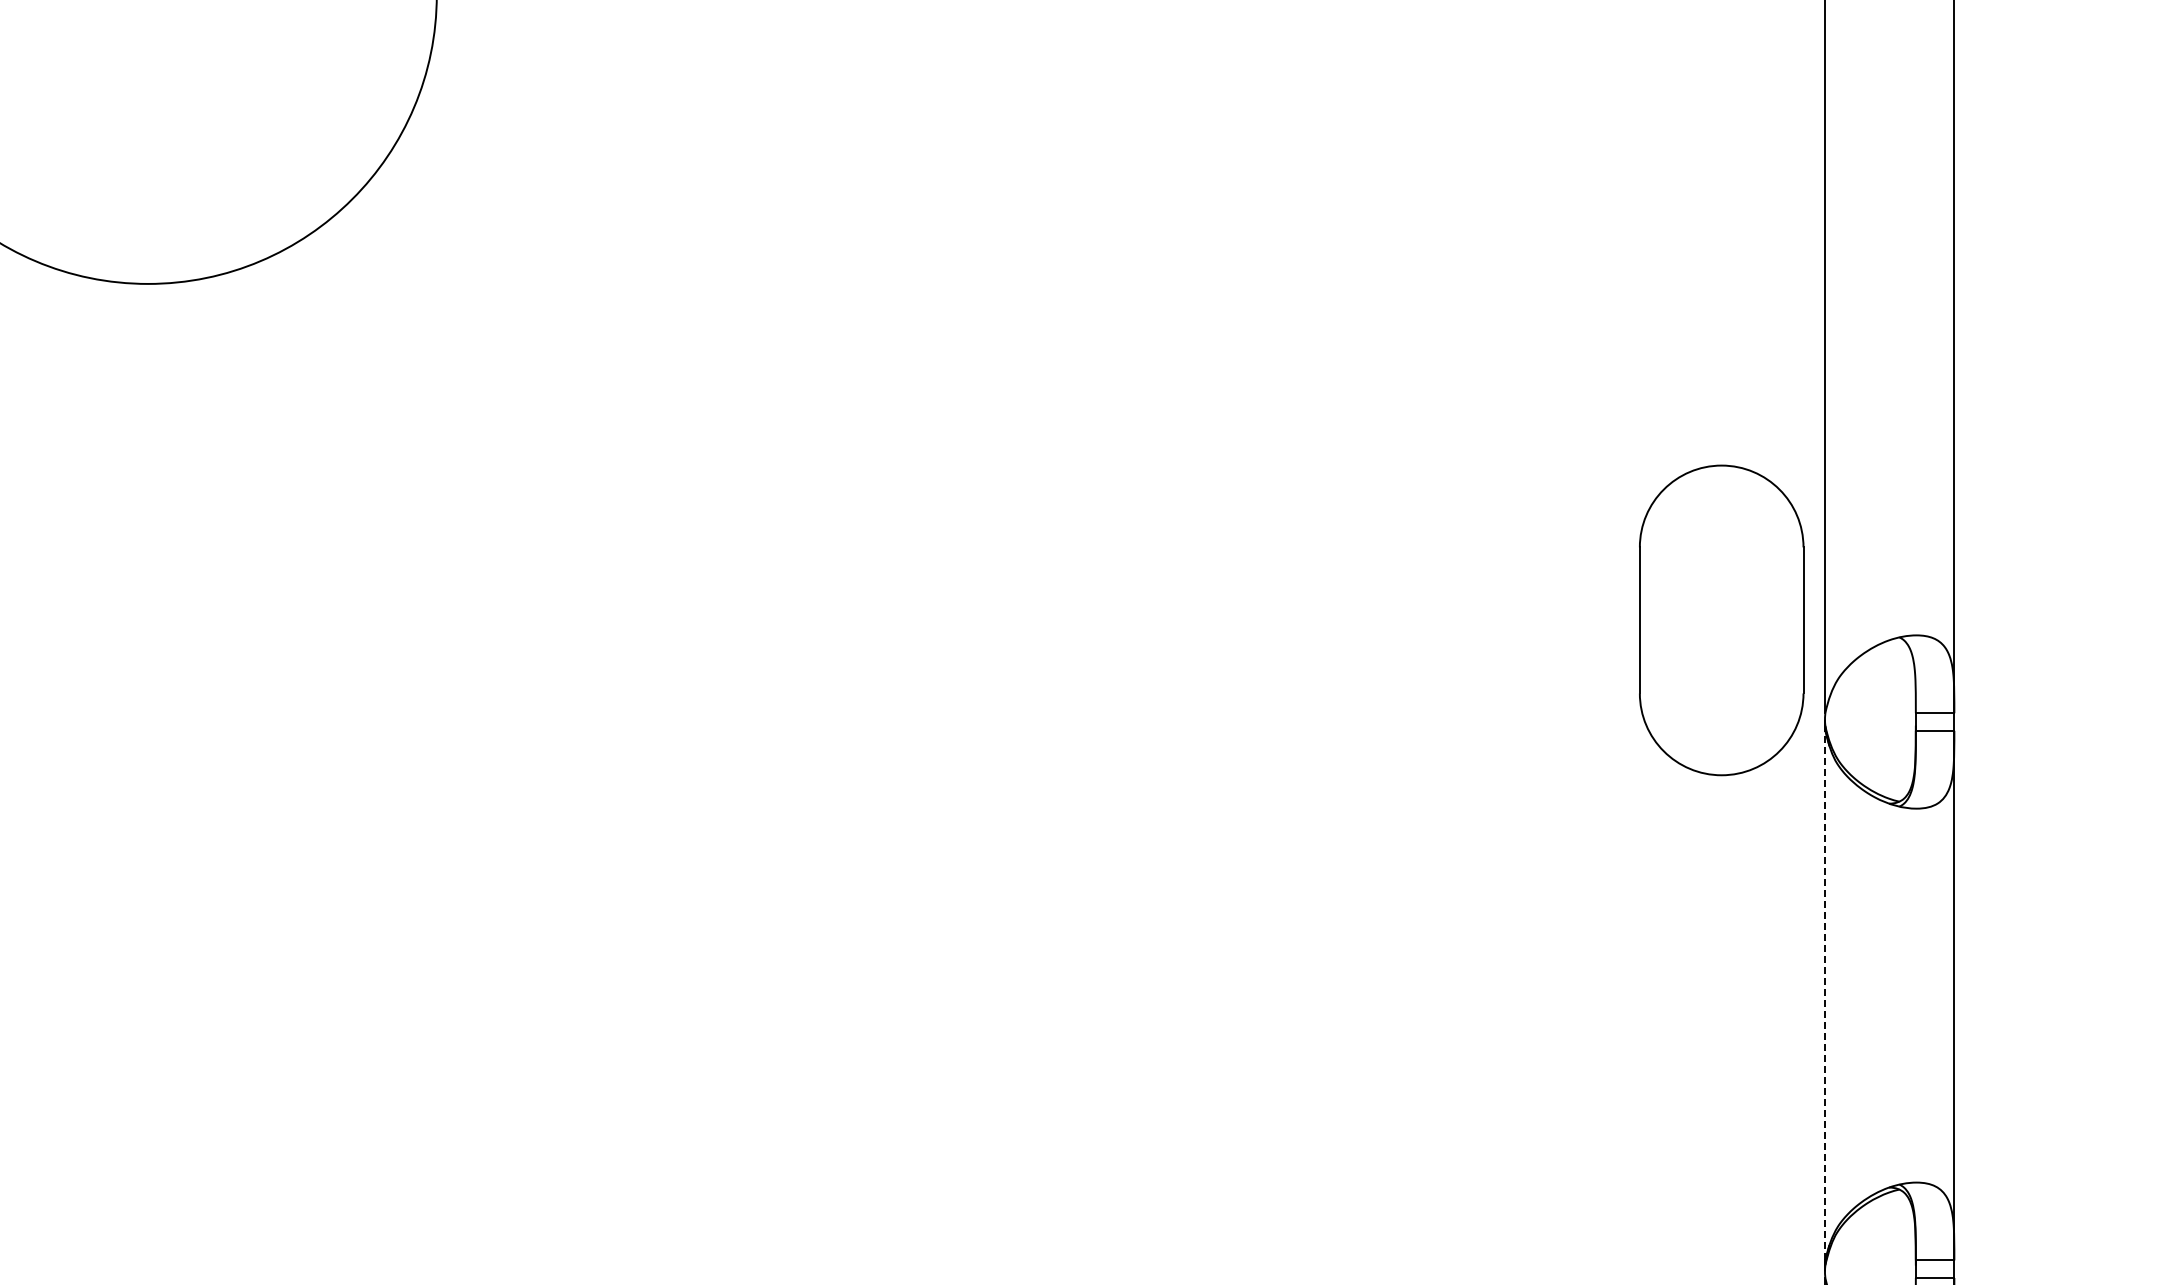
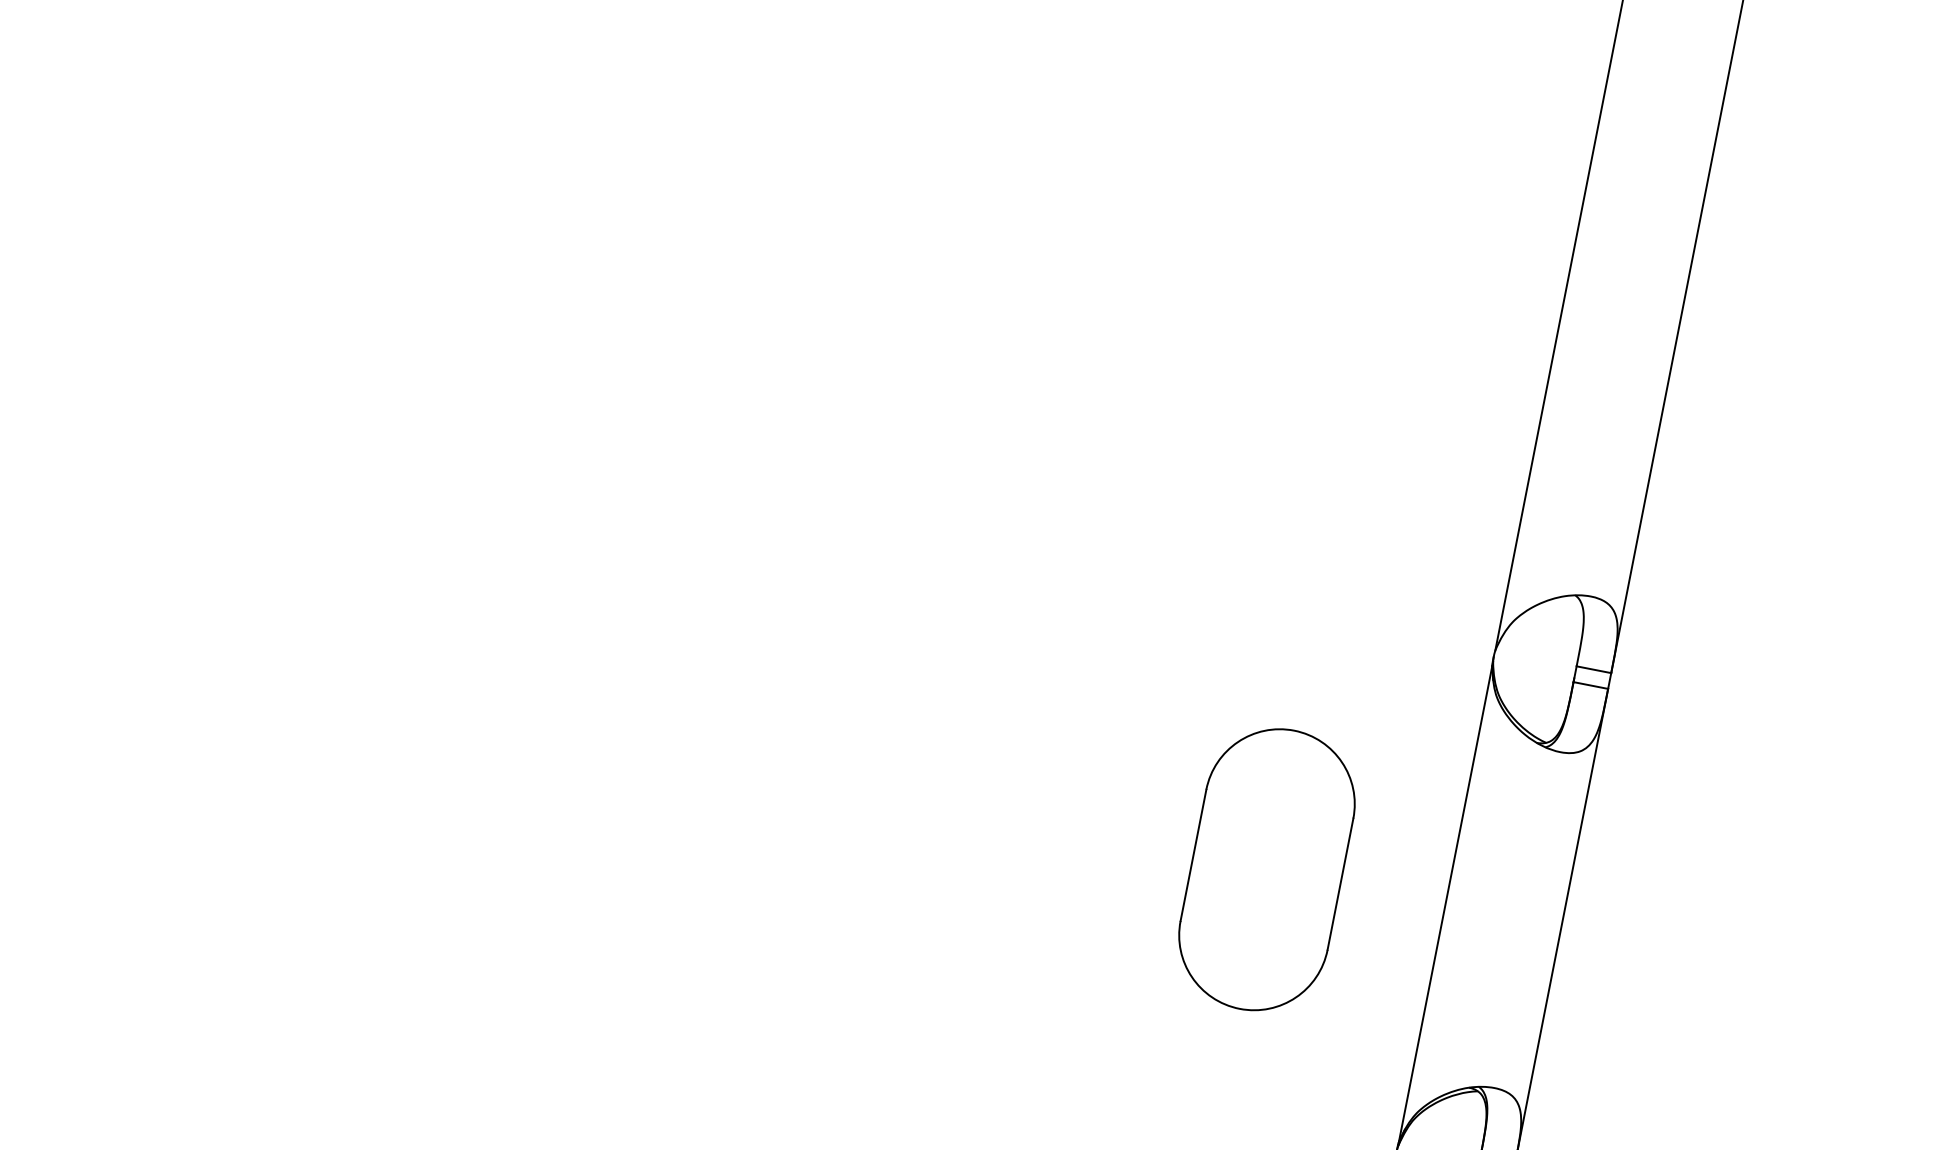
part: (1721, 620) -> (1266, 869), moved
line: (1825, 995) -> (1445, 903), dashed -> solid

